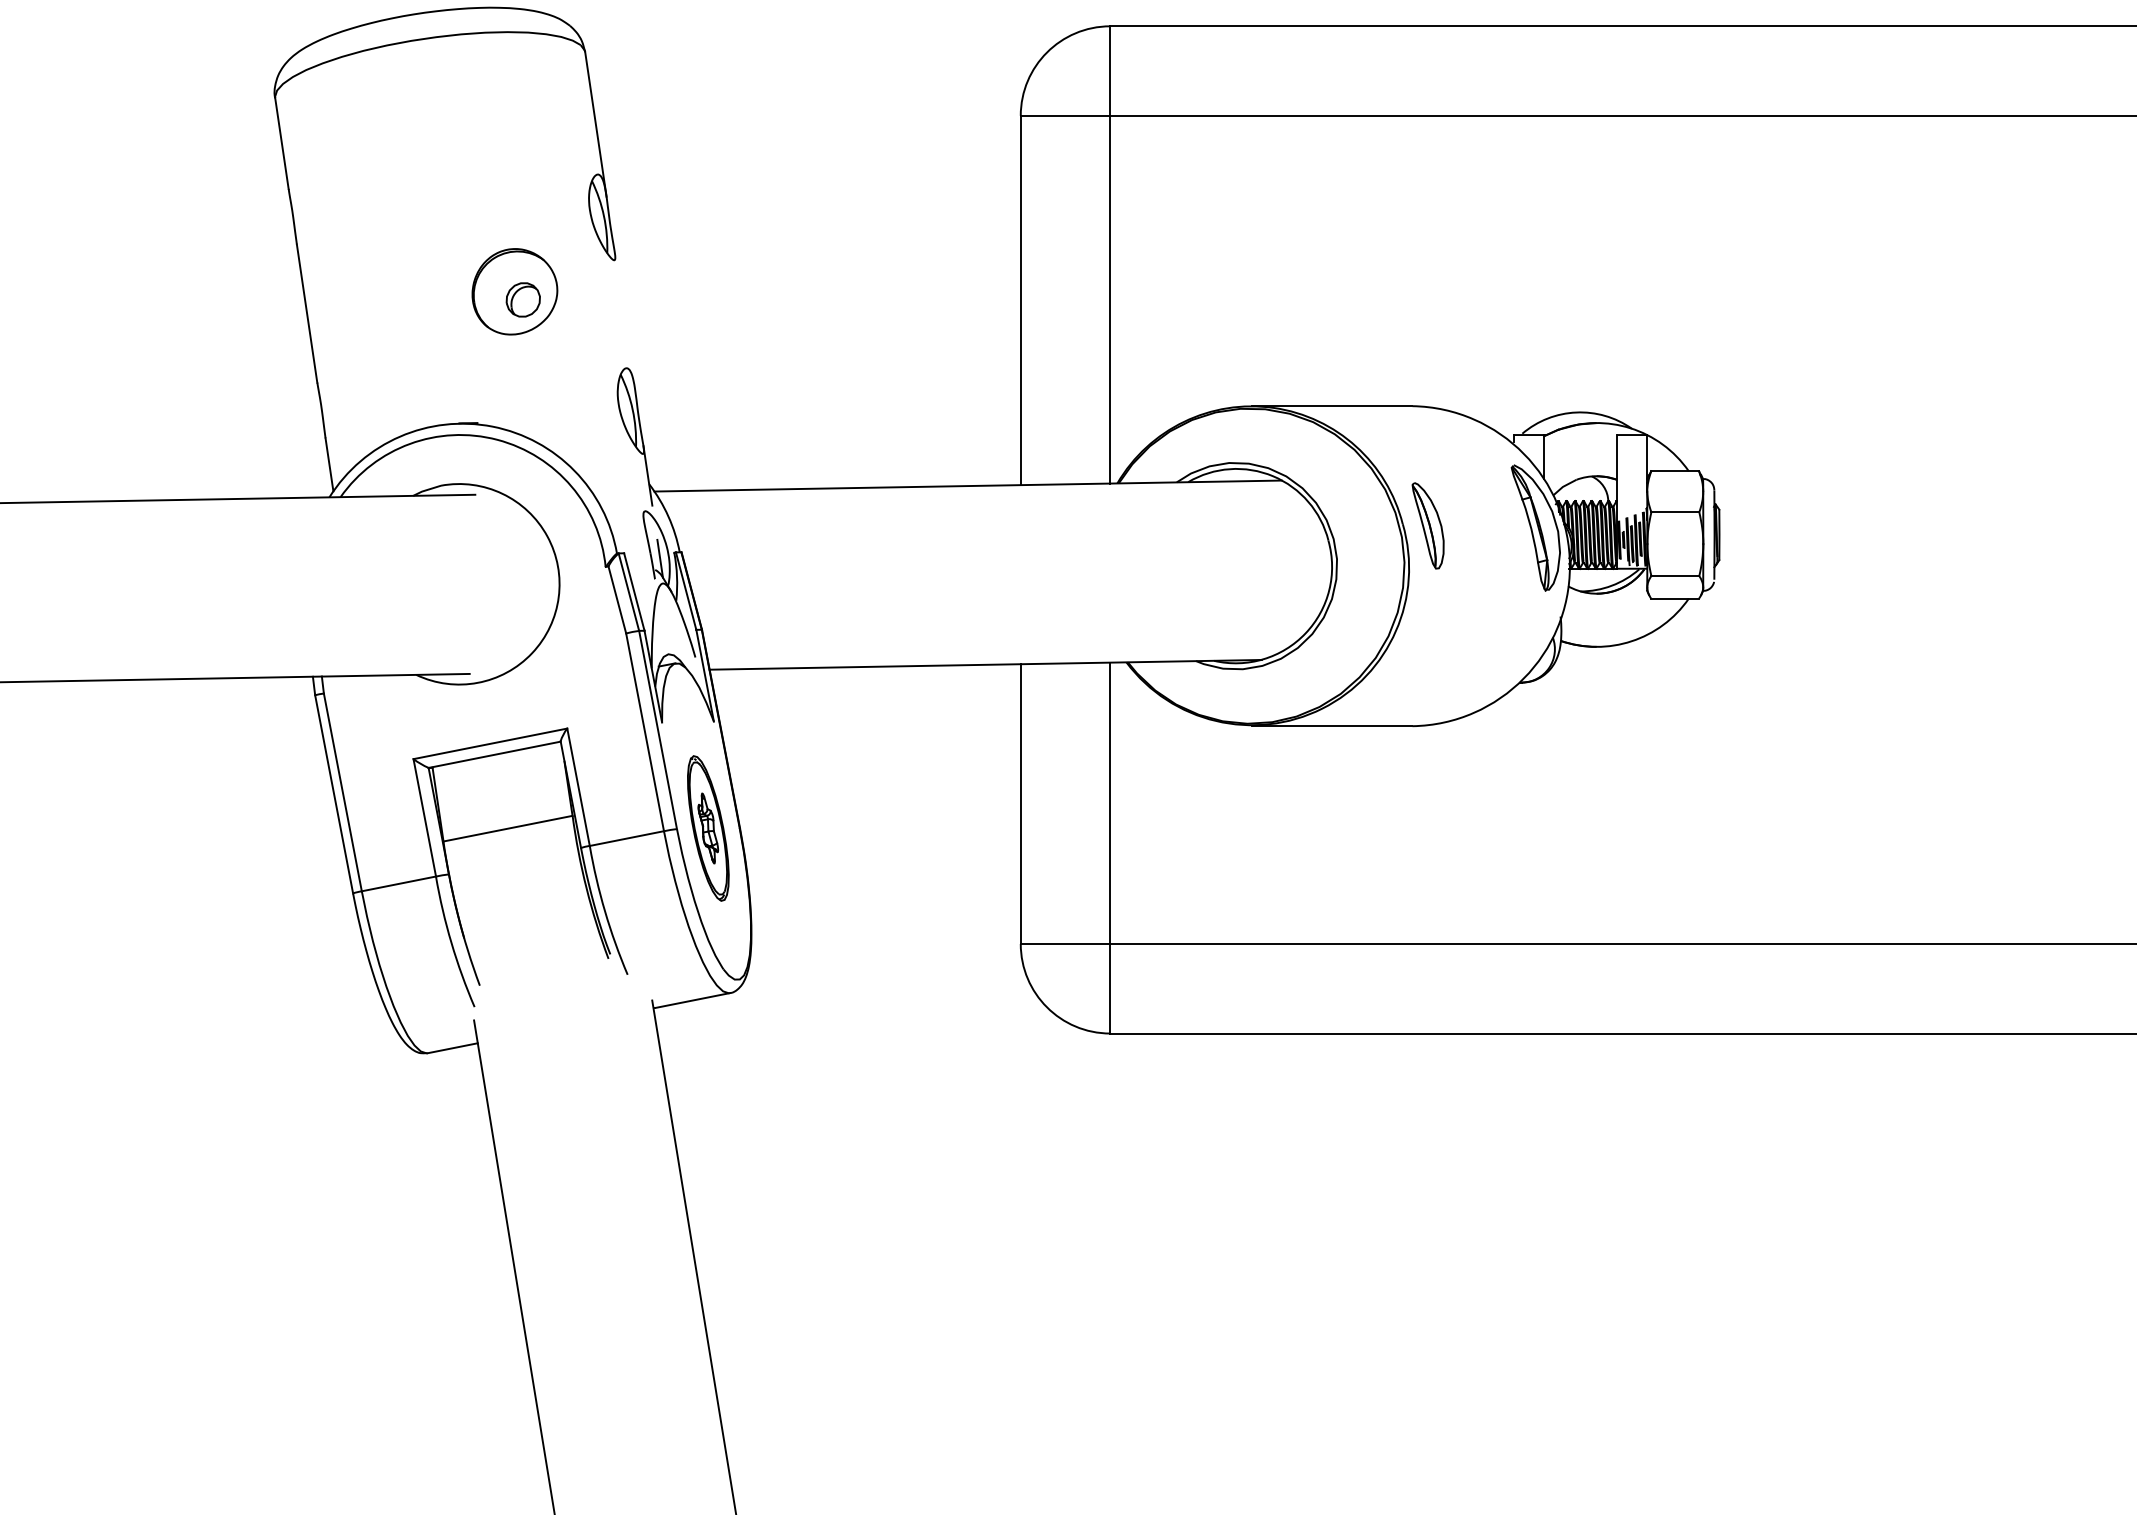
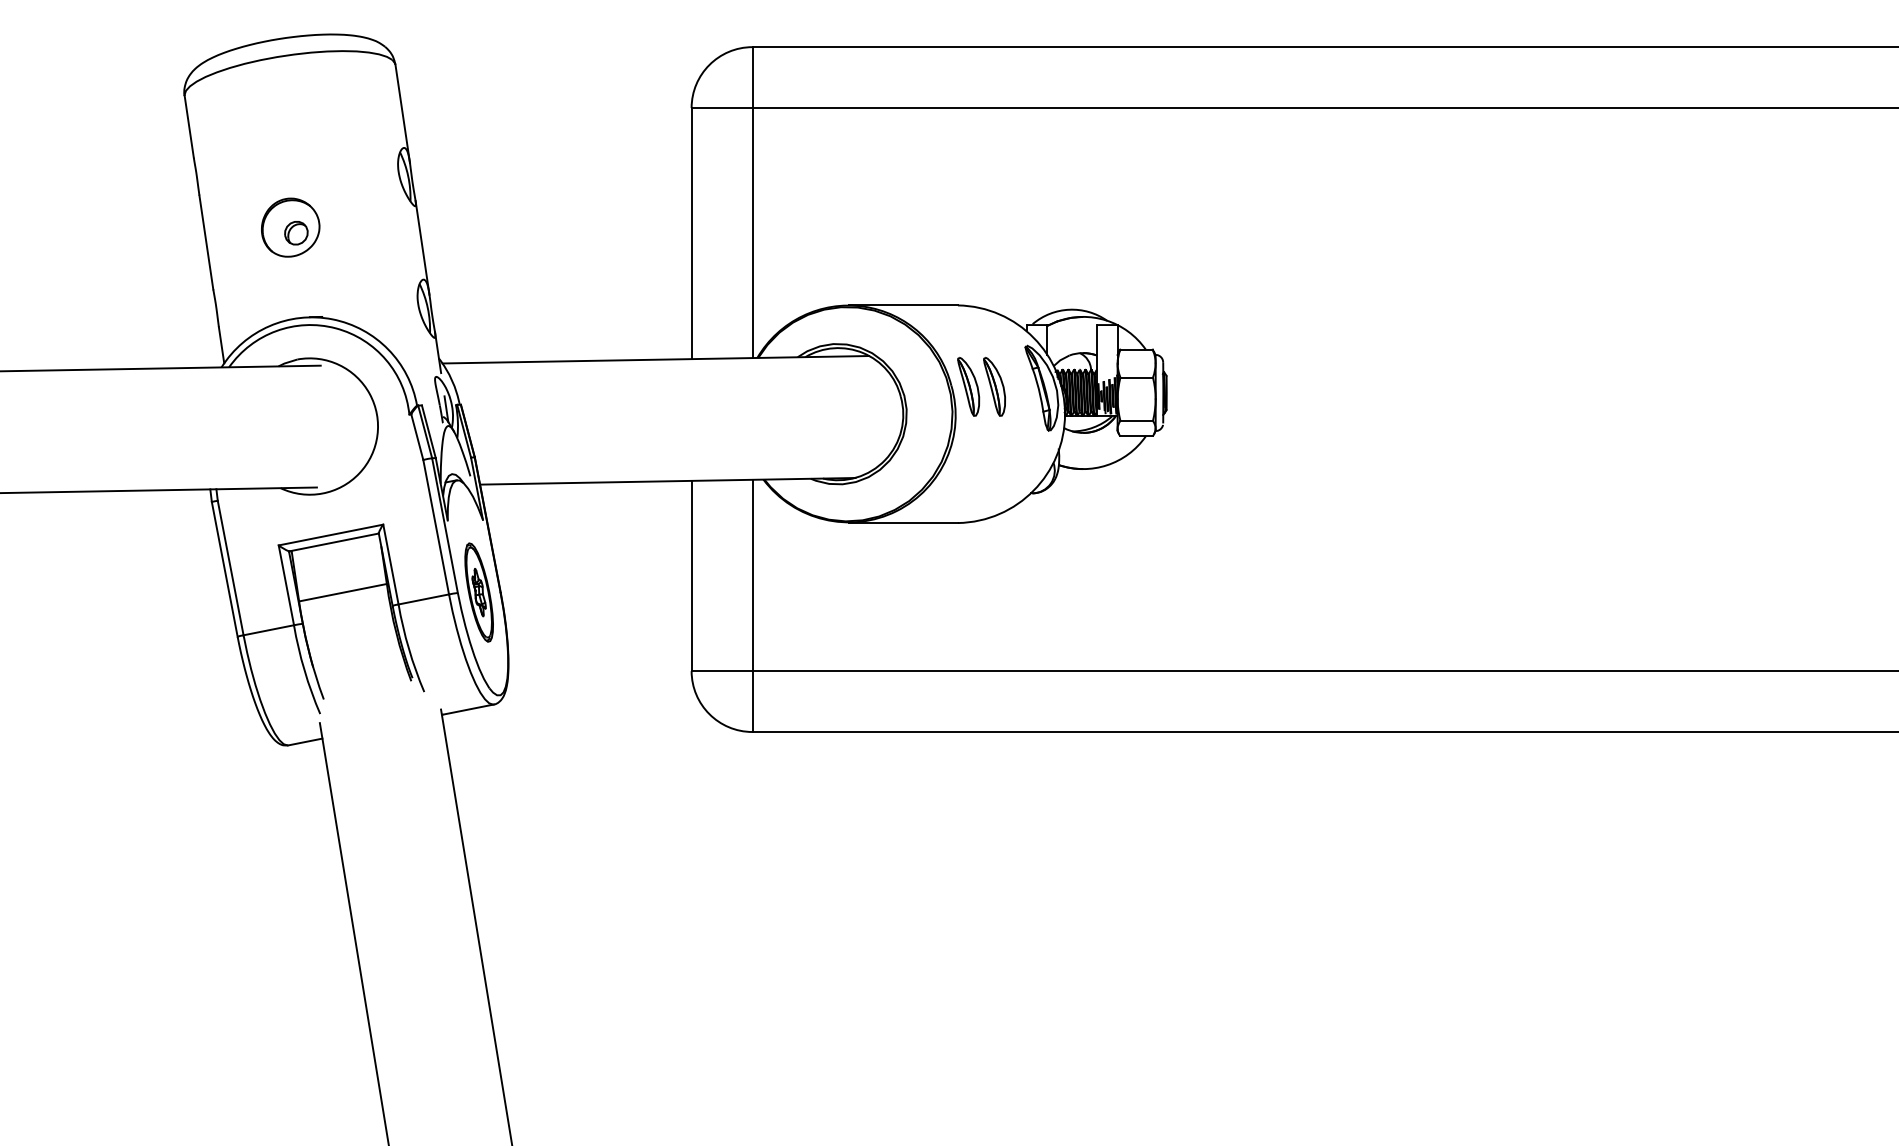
part: (514, 291) -> (290, 227), moved
line: (624, 320) -> (422, 247), added
part: (1466, 525) -> (994, 386), added

